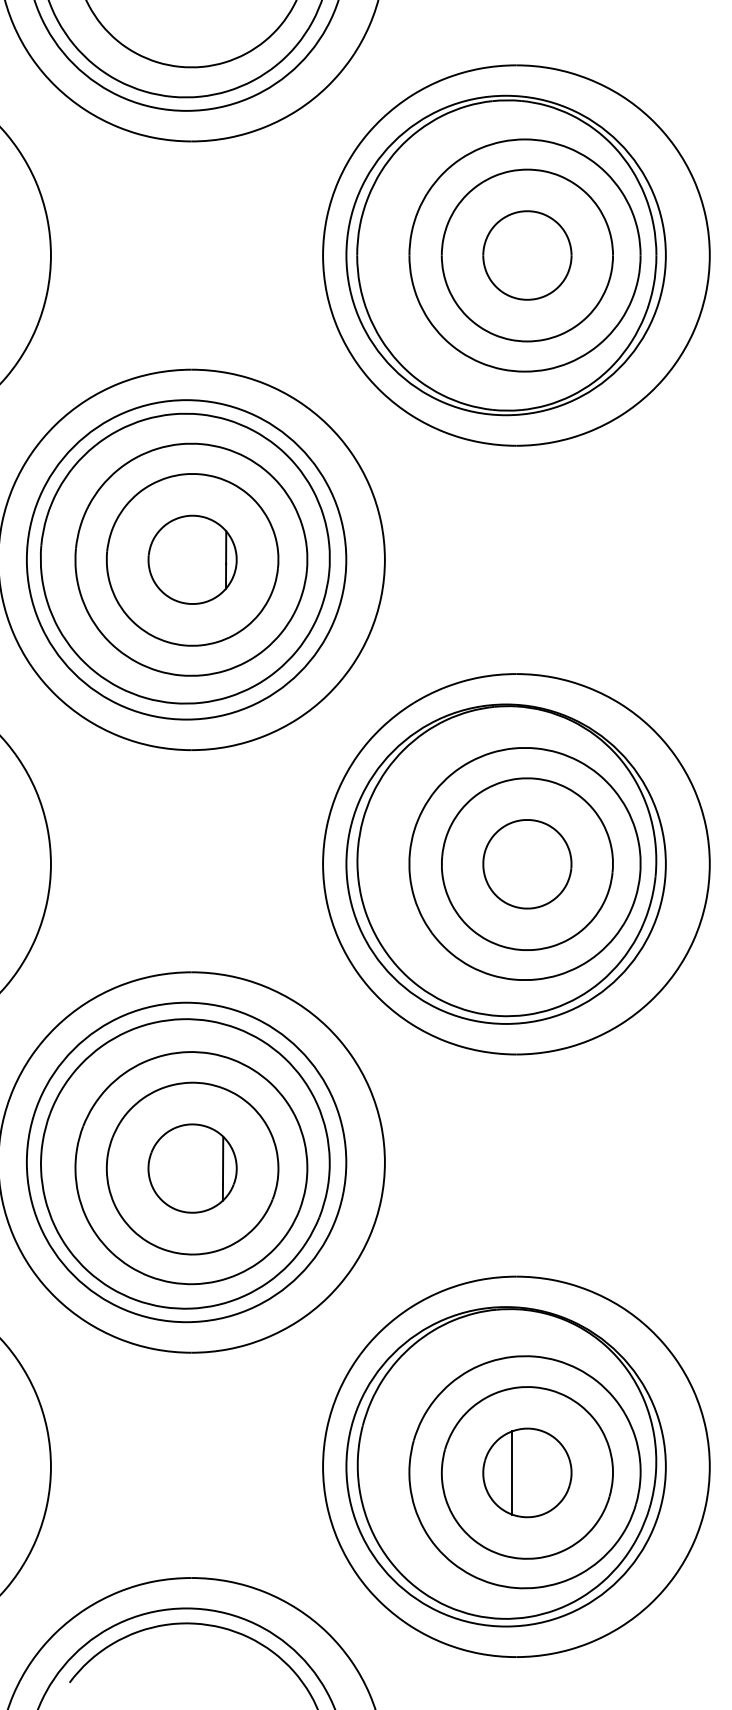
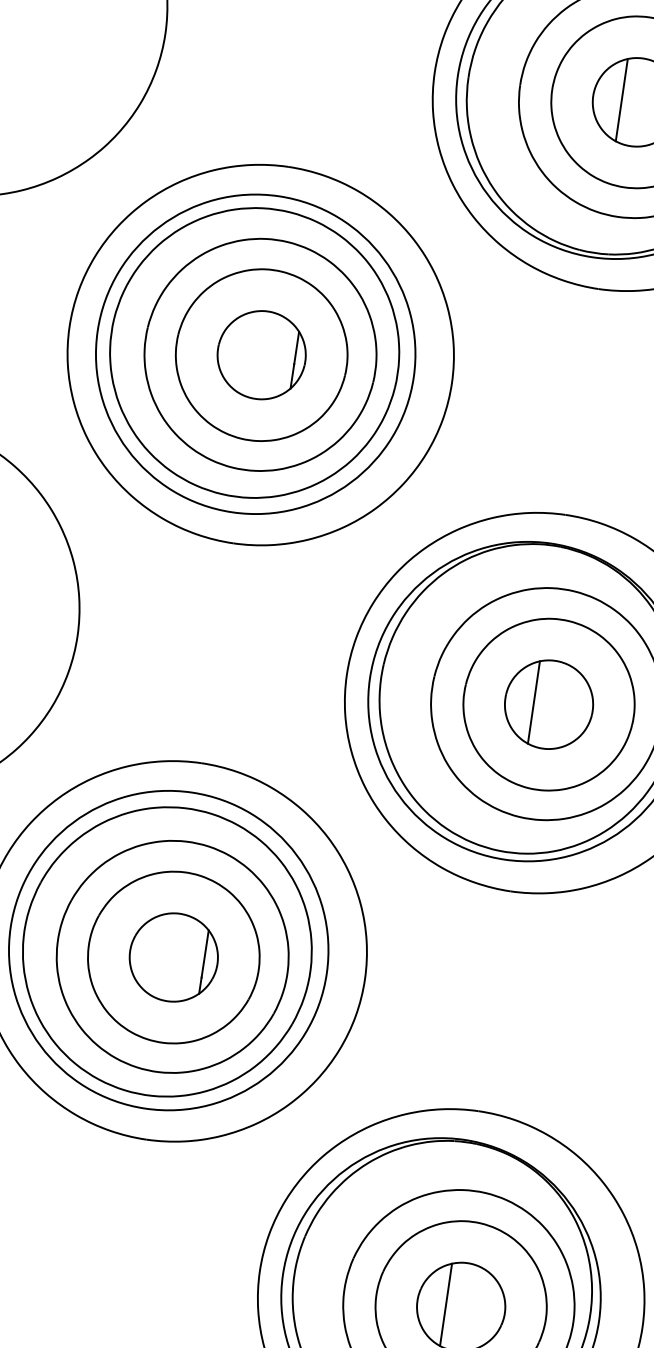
line: (512, 255) -> (622, 100), added
line: (512, 863) -> (534, 701), added

